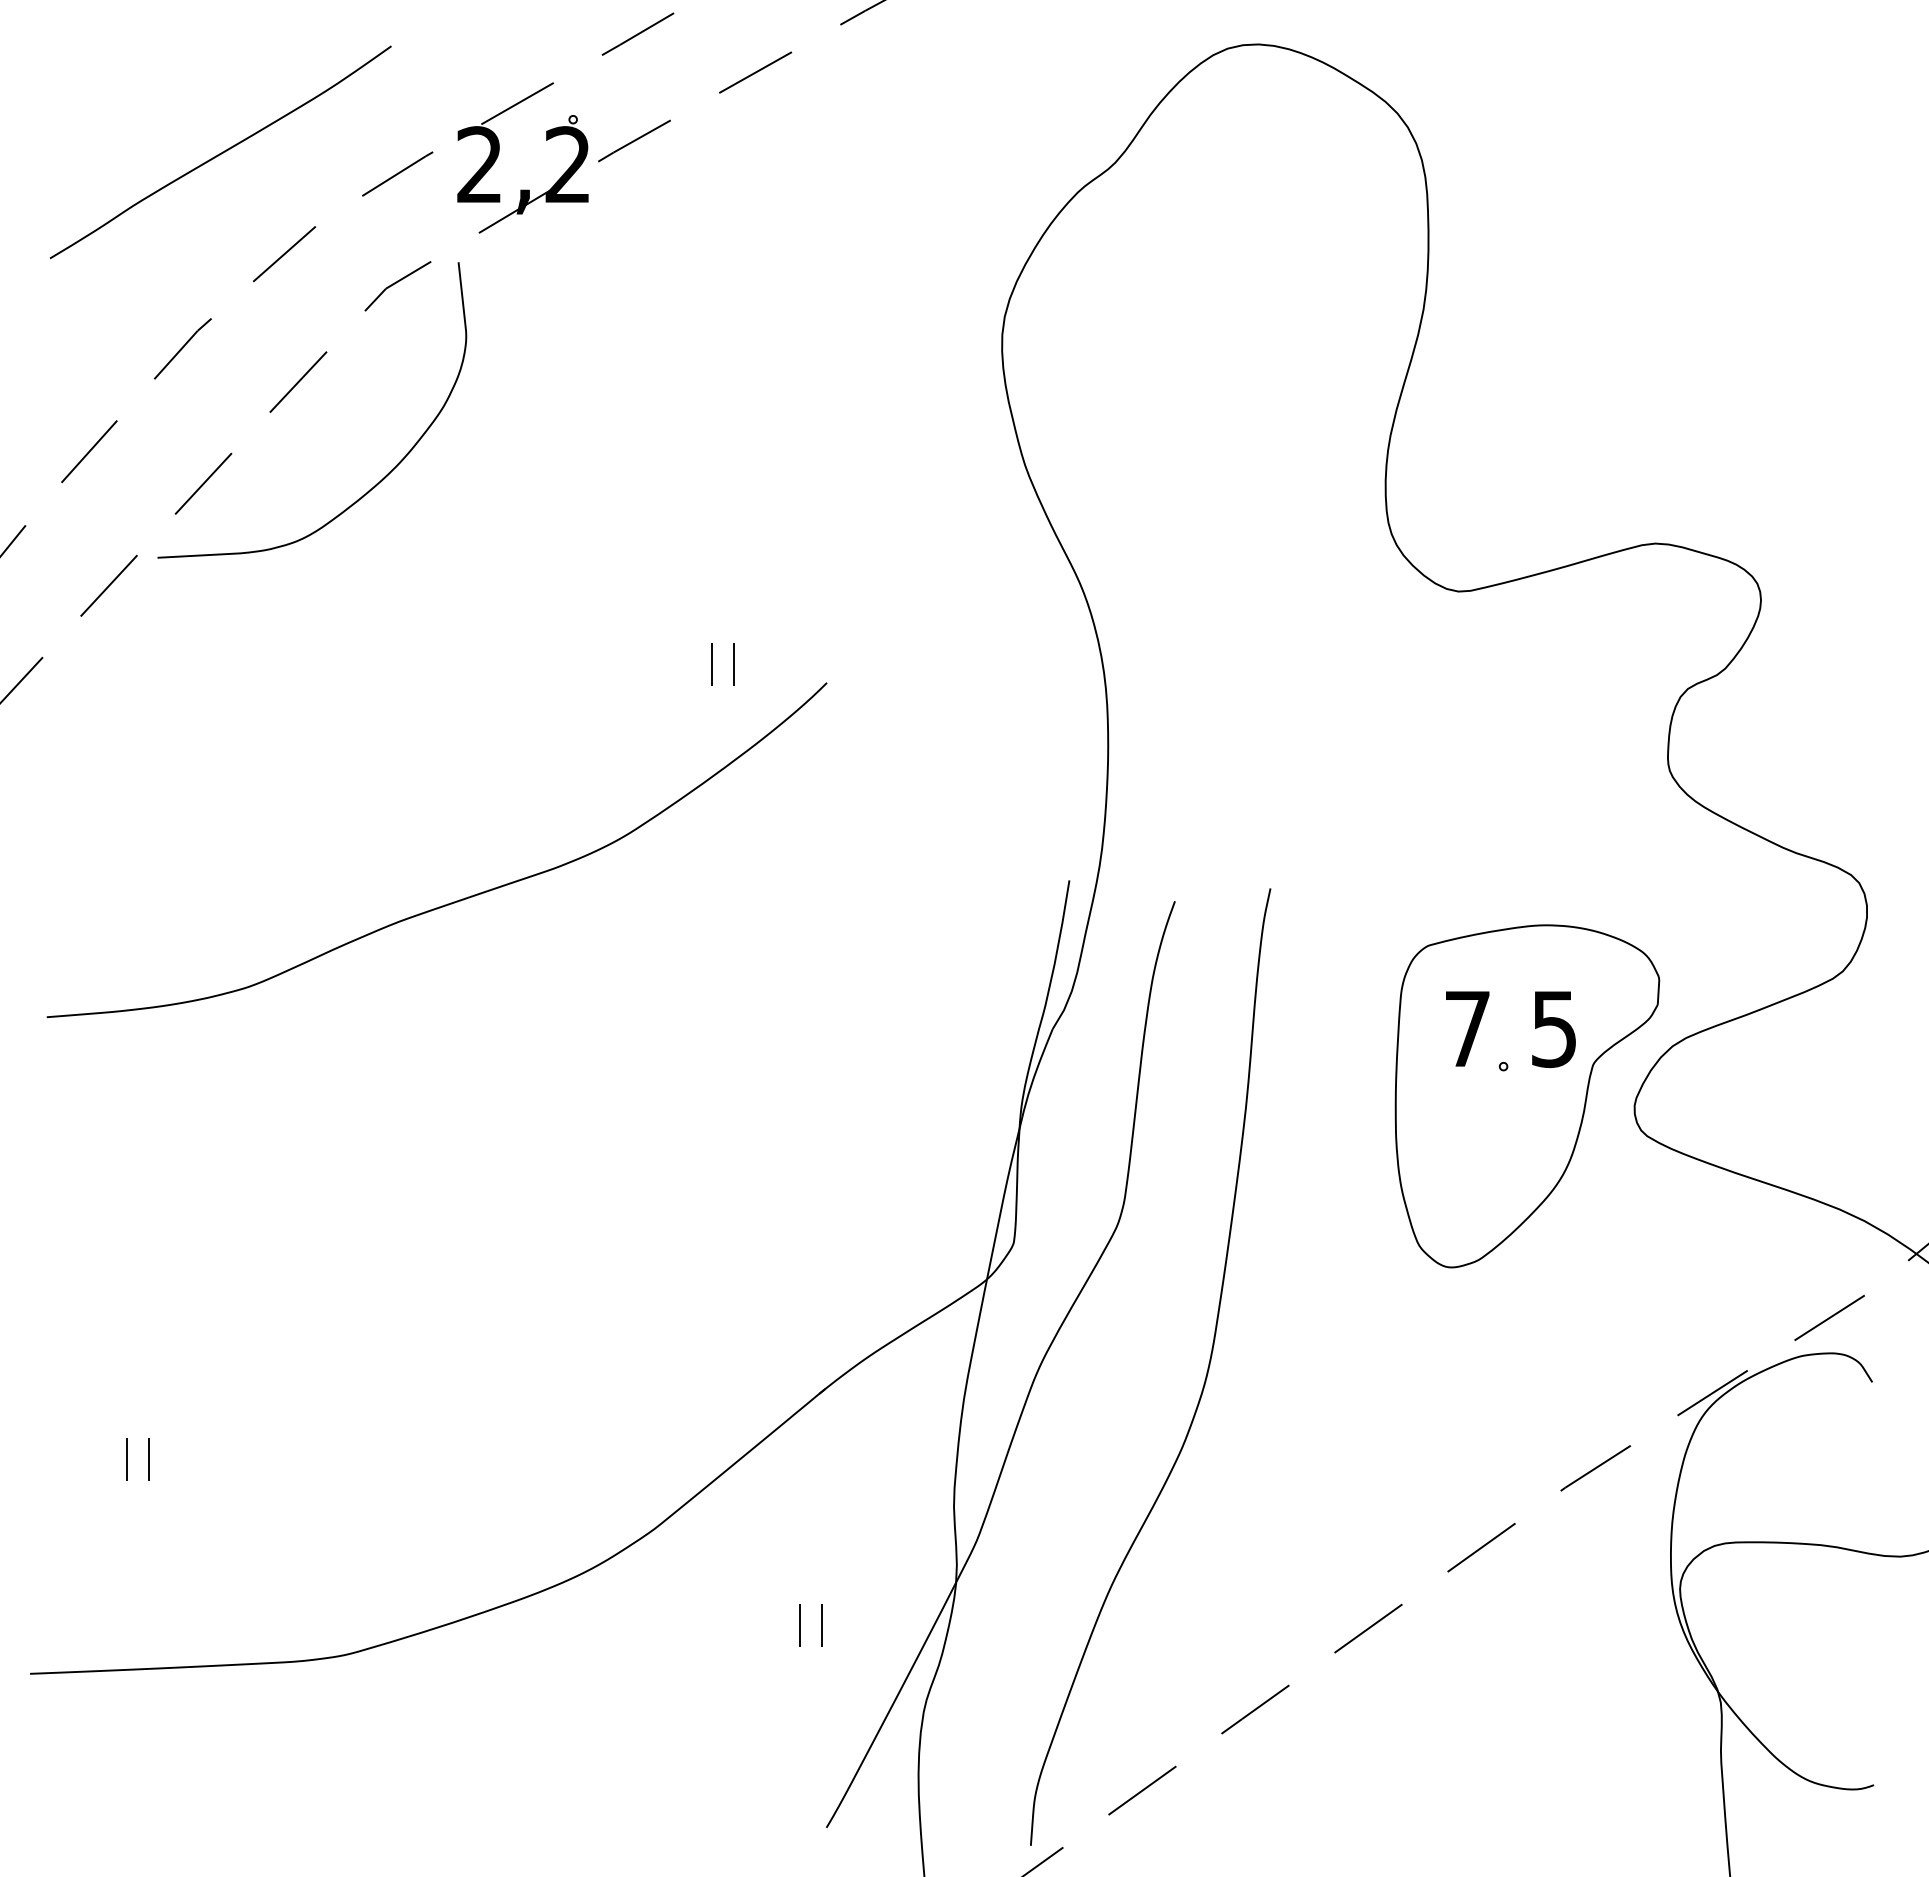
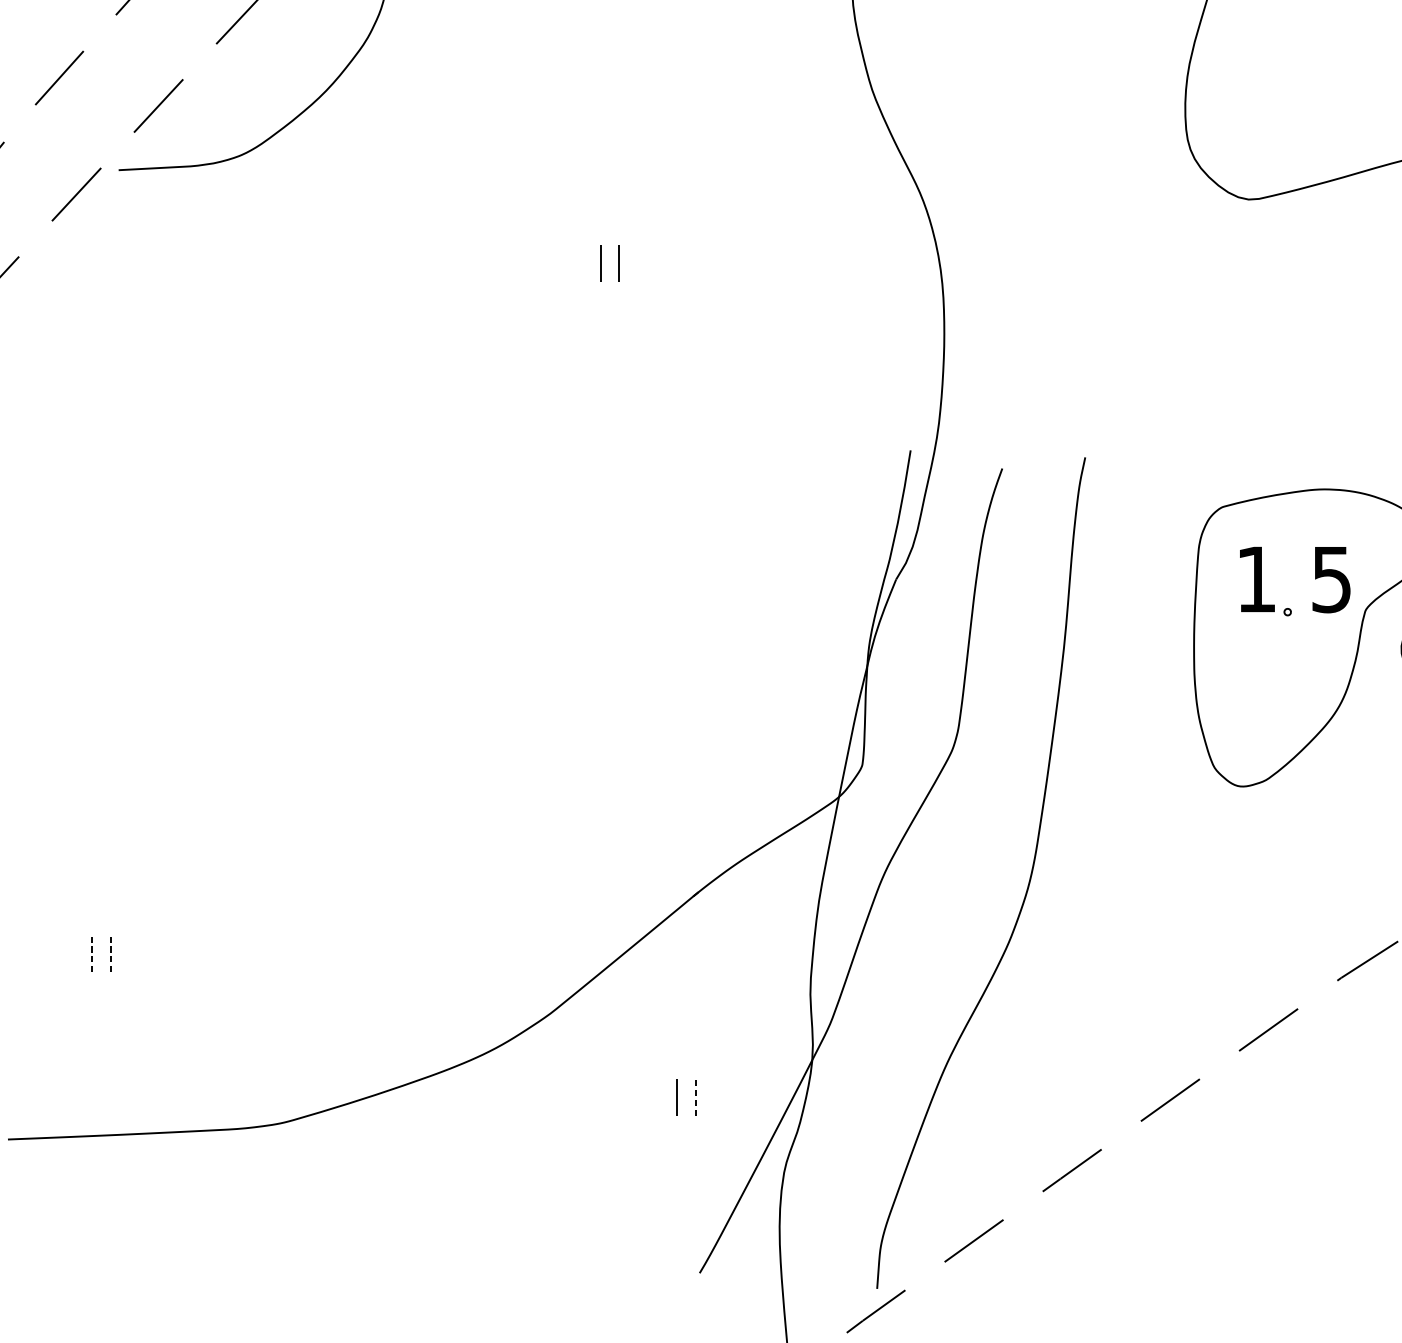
curve: (453, 901) -> (375, 468), removed
text: (1467, 1028) -> (1256, 579), 7 -> 1
line: (127, 1459) -> (92, 953), solid -> dashed
line: (148, 1459) -> (110, 953), solid -> dashed
line: (821, 1624) -> (695, 1096), solid -> dashed

